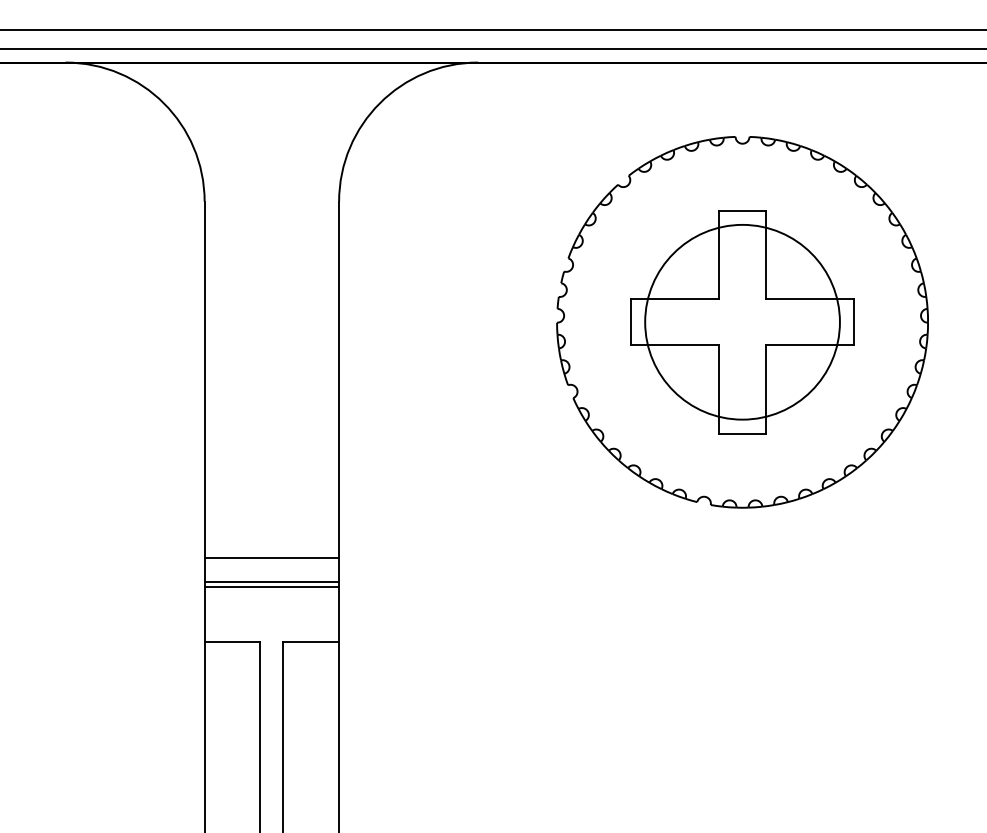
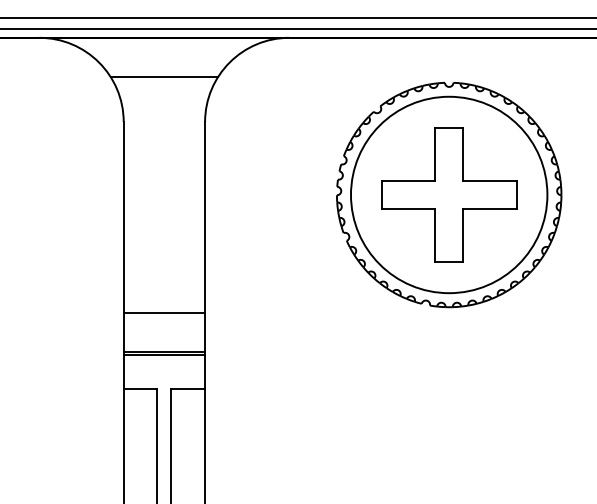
line: (272, 128) -> (164, 77), added
circle: (741, 321) -> (448, 194), size x1.67
line: (272, 557) -> (164, 312), moved

